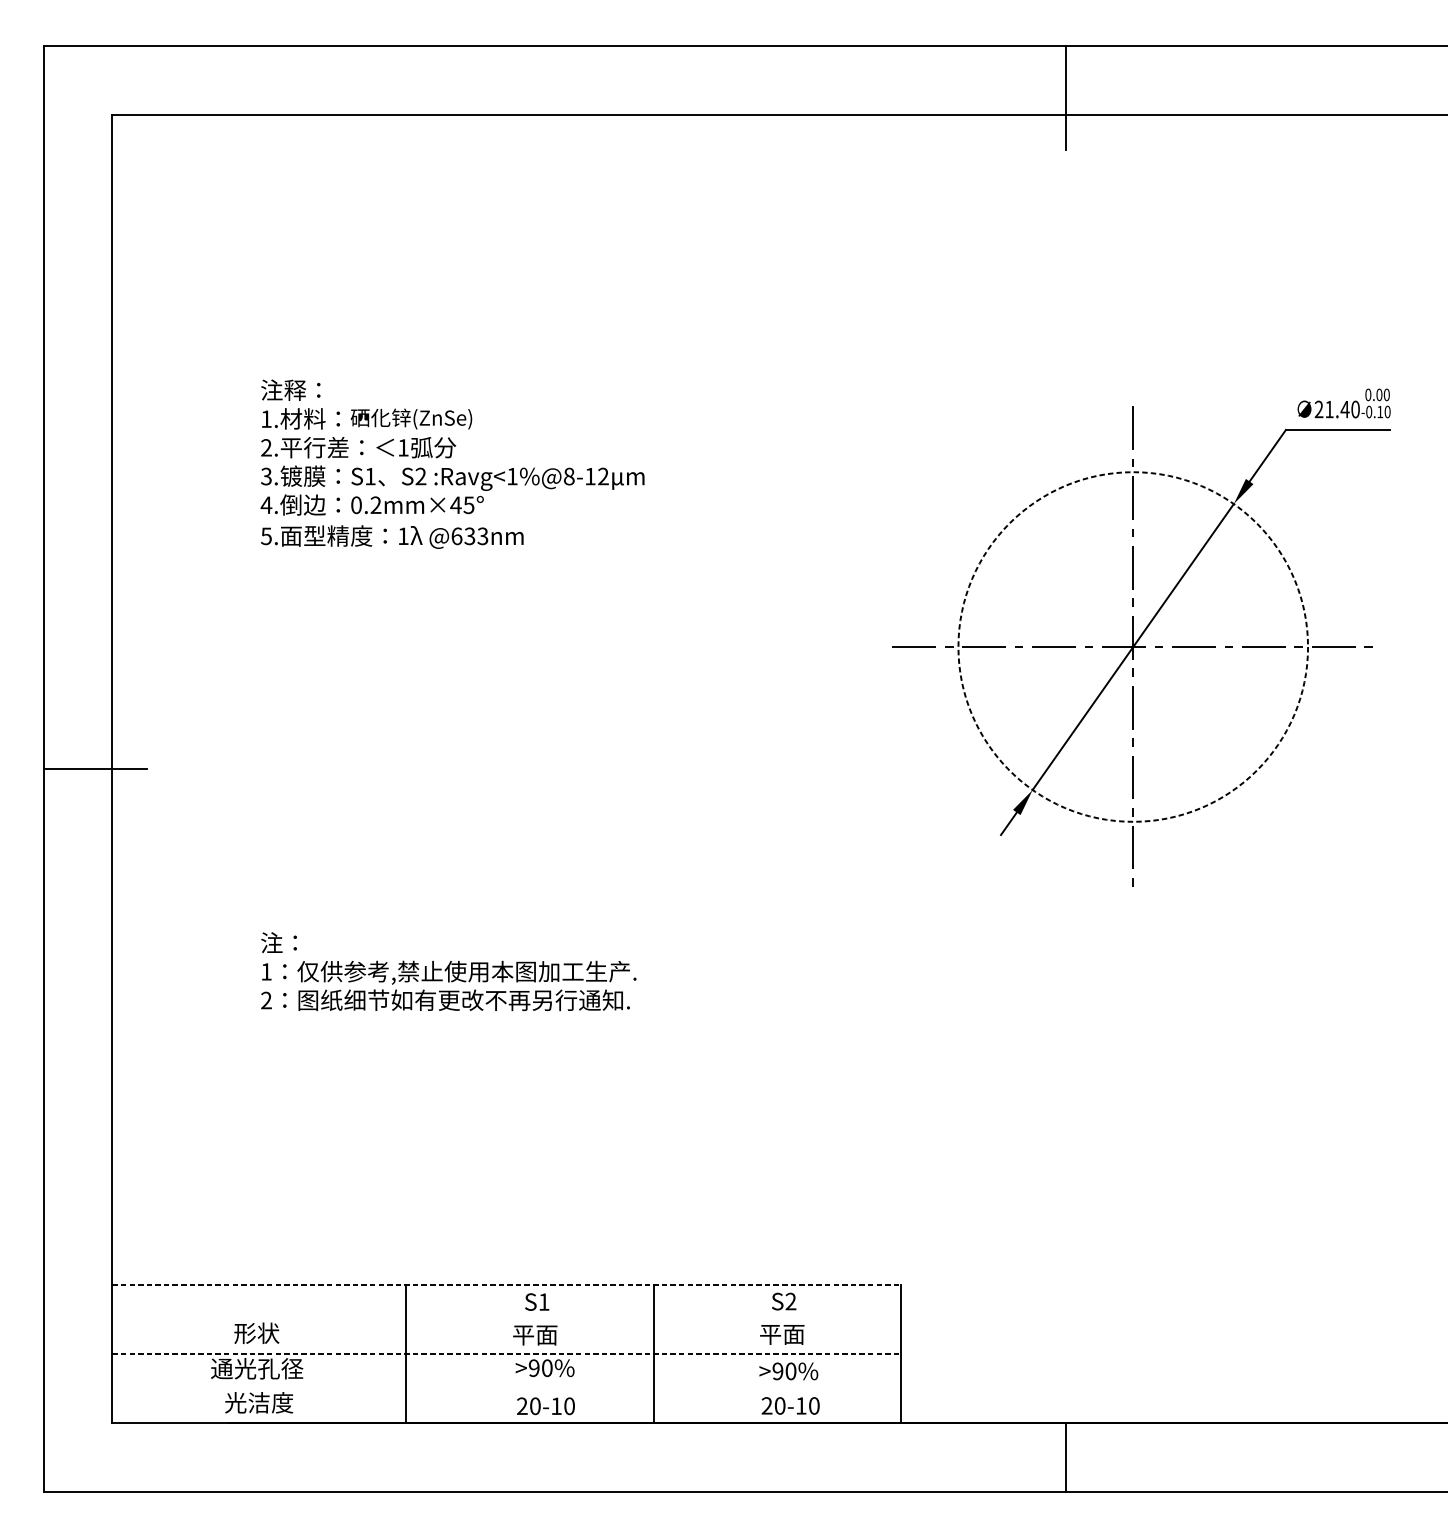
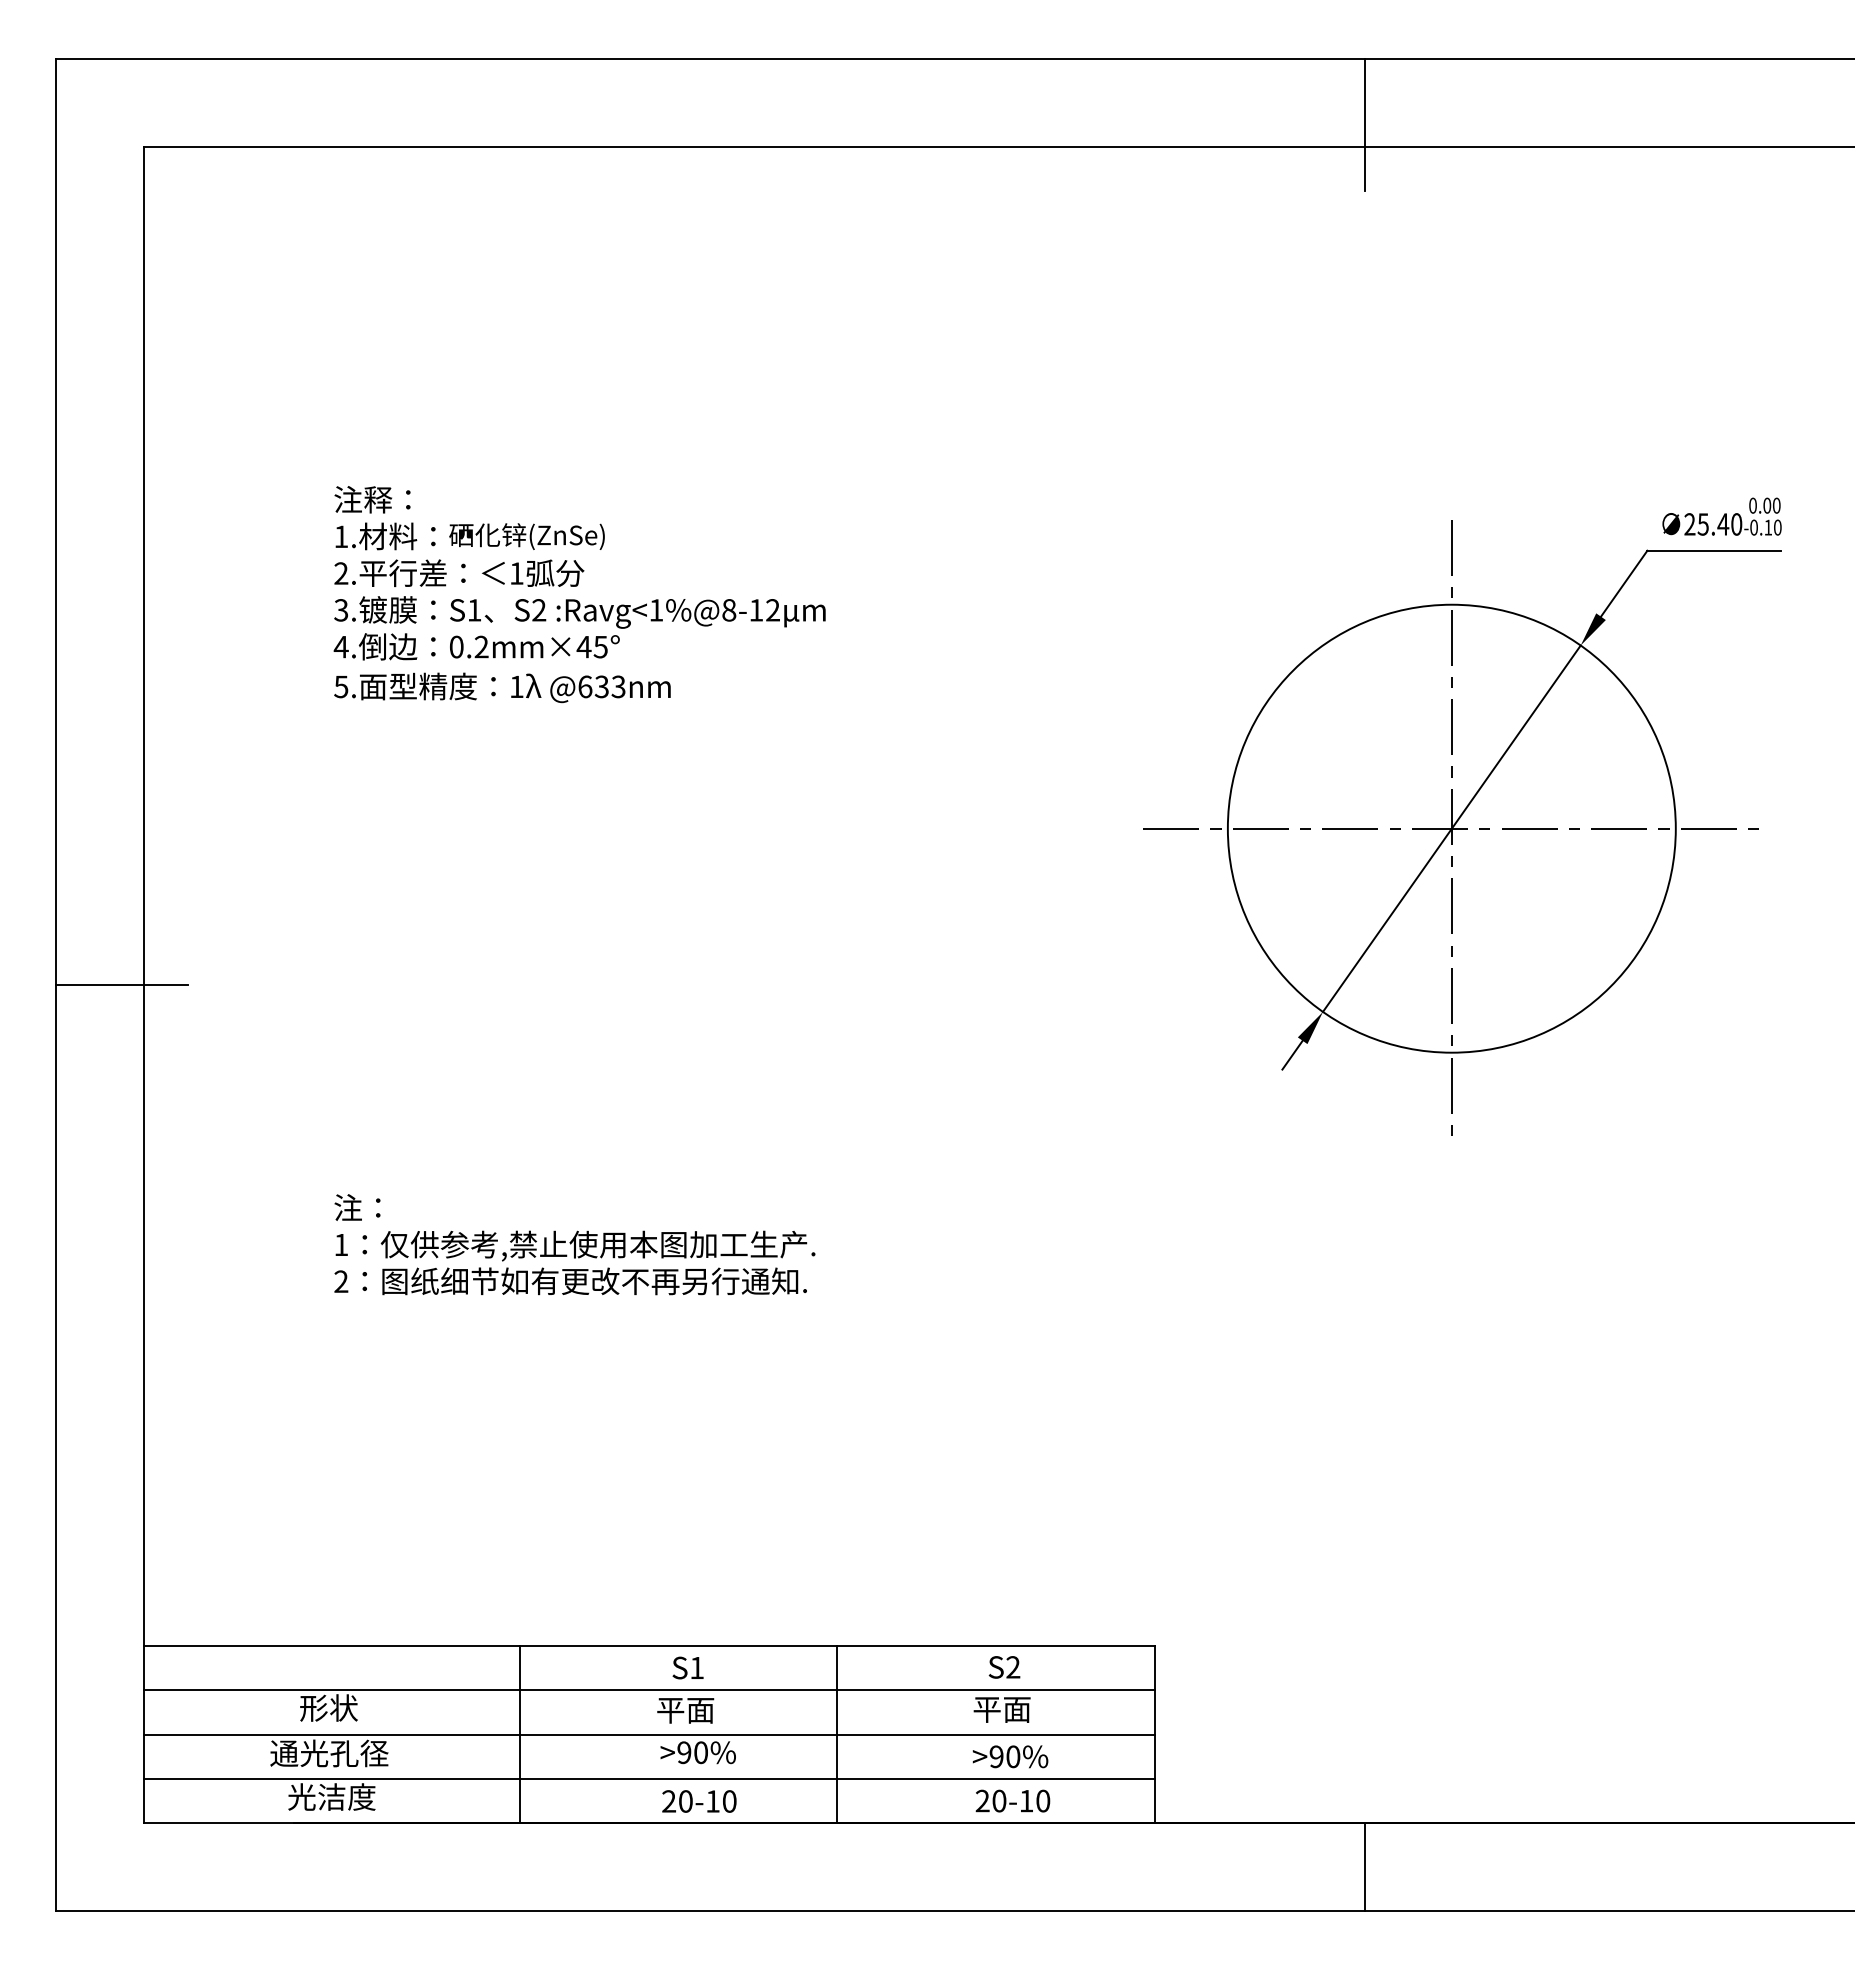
text: (1328, 409) -> (1702, 524), 21.40 -> 25.40
circle: (1132, 646) -> (1451, 828), dashed -> solid
line: (507, 1285) -> (649, 1646), dashed -> solid
line: (506, 1319) -> (648, 1690), added
line: (507, 1353) -> (649, 1734), dashed -> solid
line: (506, 1388) -> (648, 1778), added

